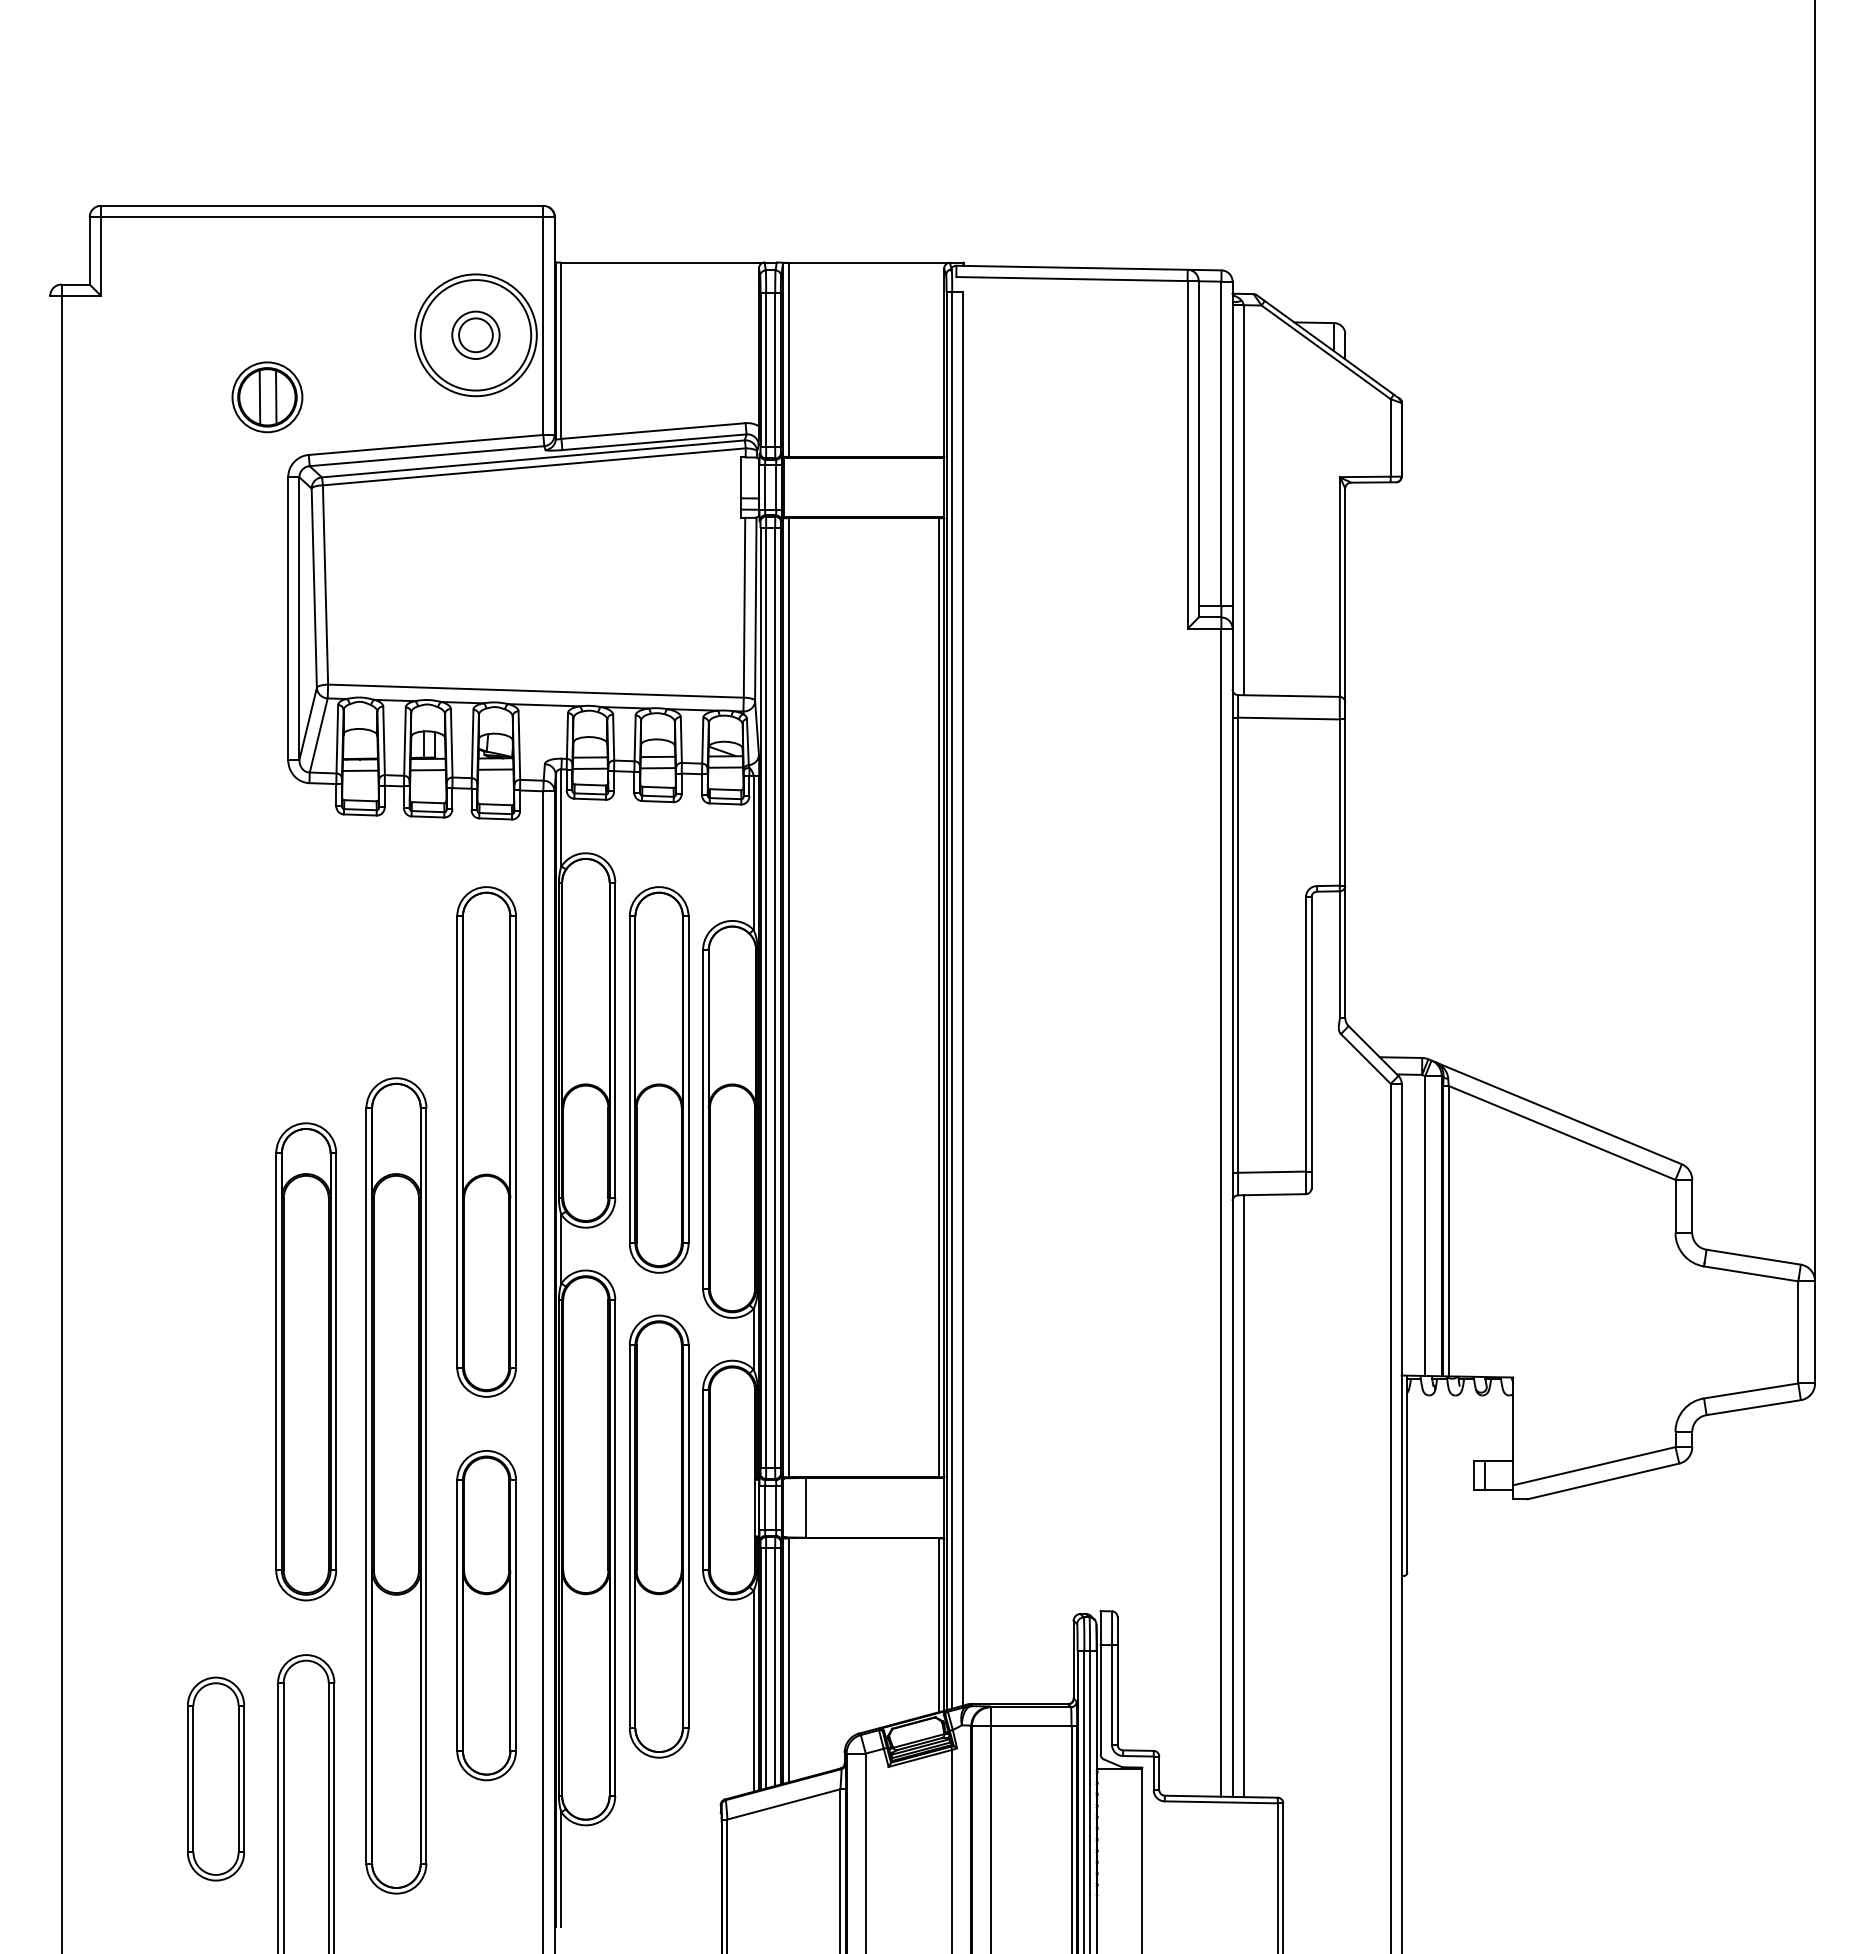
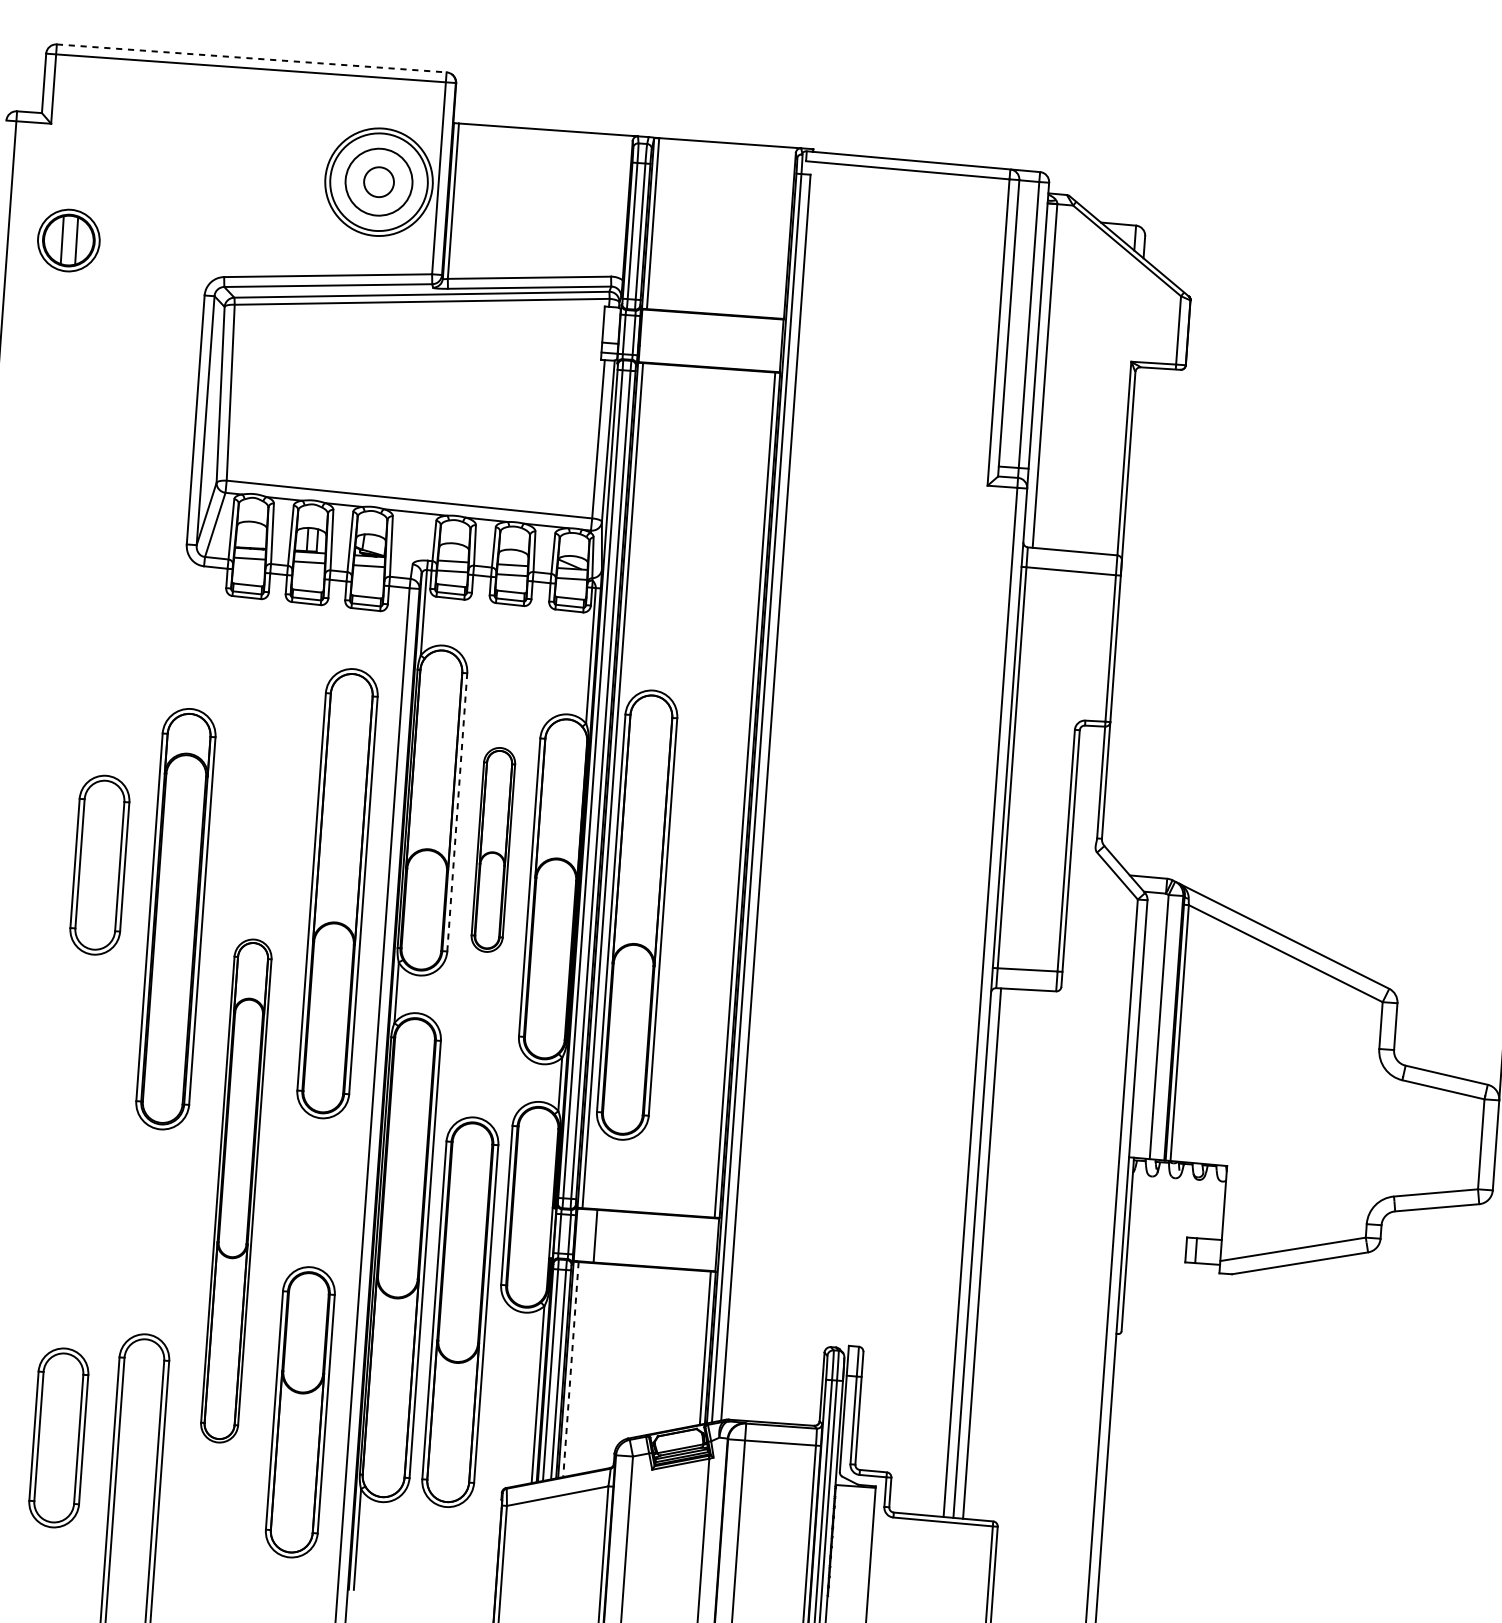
line: (322, 205) -> (252, 58), solid -> dashed
circle: (475, 335) -> (378, 182), size x1.6
part: (267, 397) -> (68, 240), moved
line: (615, 1040) -> (457, 812), solid -> dashed
part: (658, 1079) -> (492, 849), size x0.6
part: (216, 1128) -> (100, 864), added
part: (826, 1141) -> (637, 914), added
part: (306, 1361) -> (176, 918), moved
part: (396, 1485) -> (236, 1190), size x0.7
part: (658, 1536) -> (459, 1312), moved
part: (486, 1615) -> (300, 1412), moved
line: (788, 1660) -> (570, 1369), solid -> dashed

